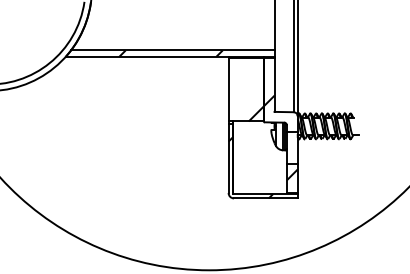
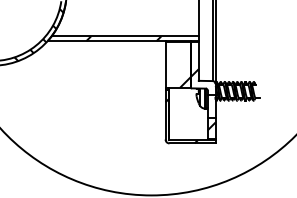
hatch: (53, 48) -> (38, 34), added

